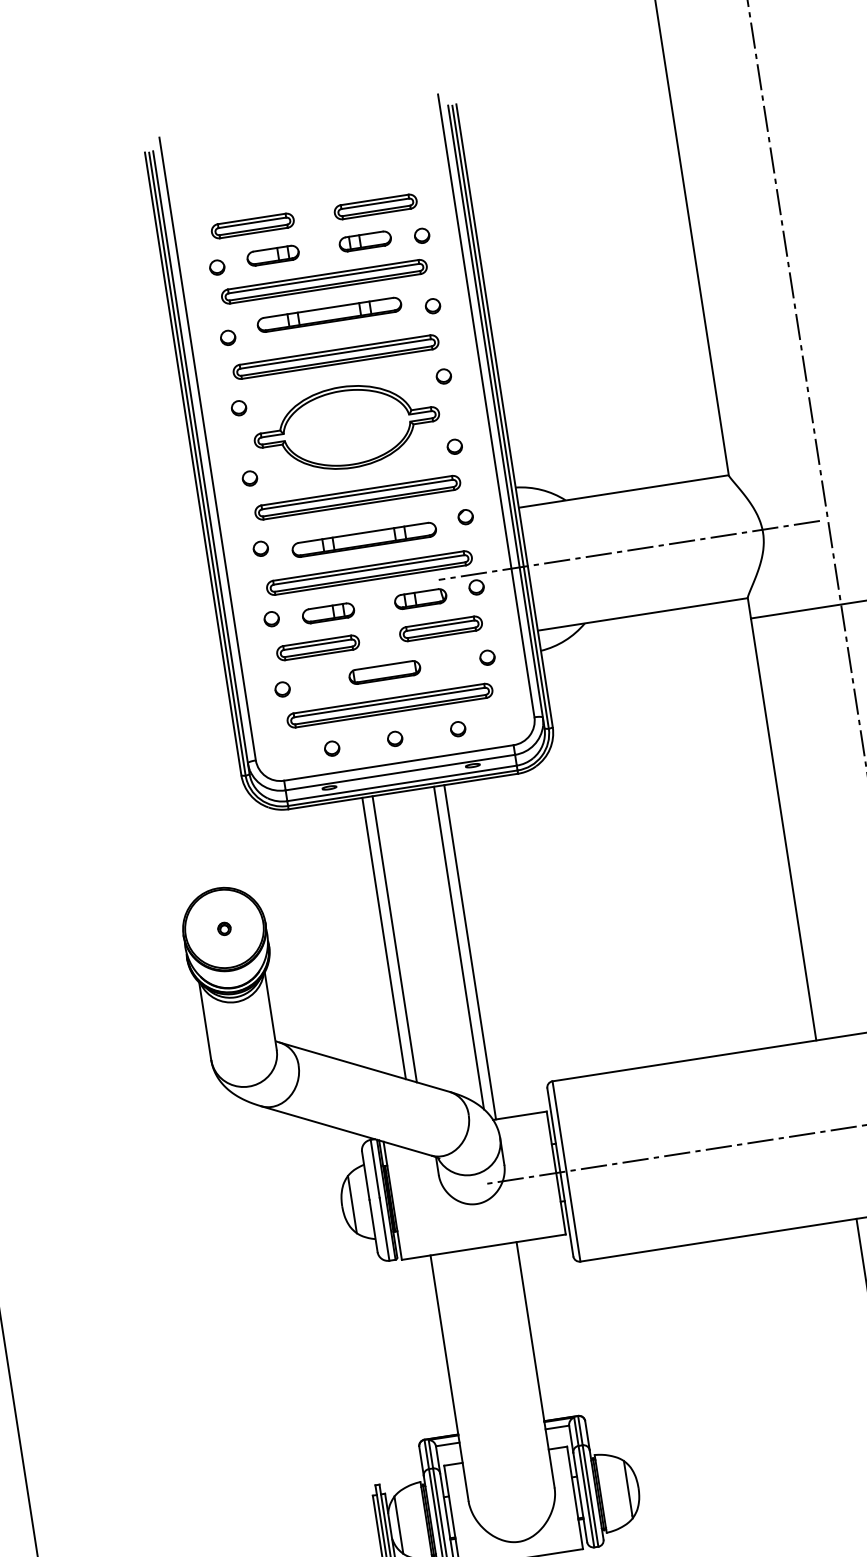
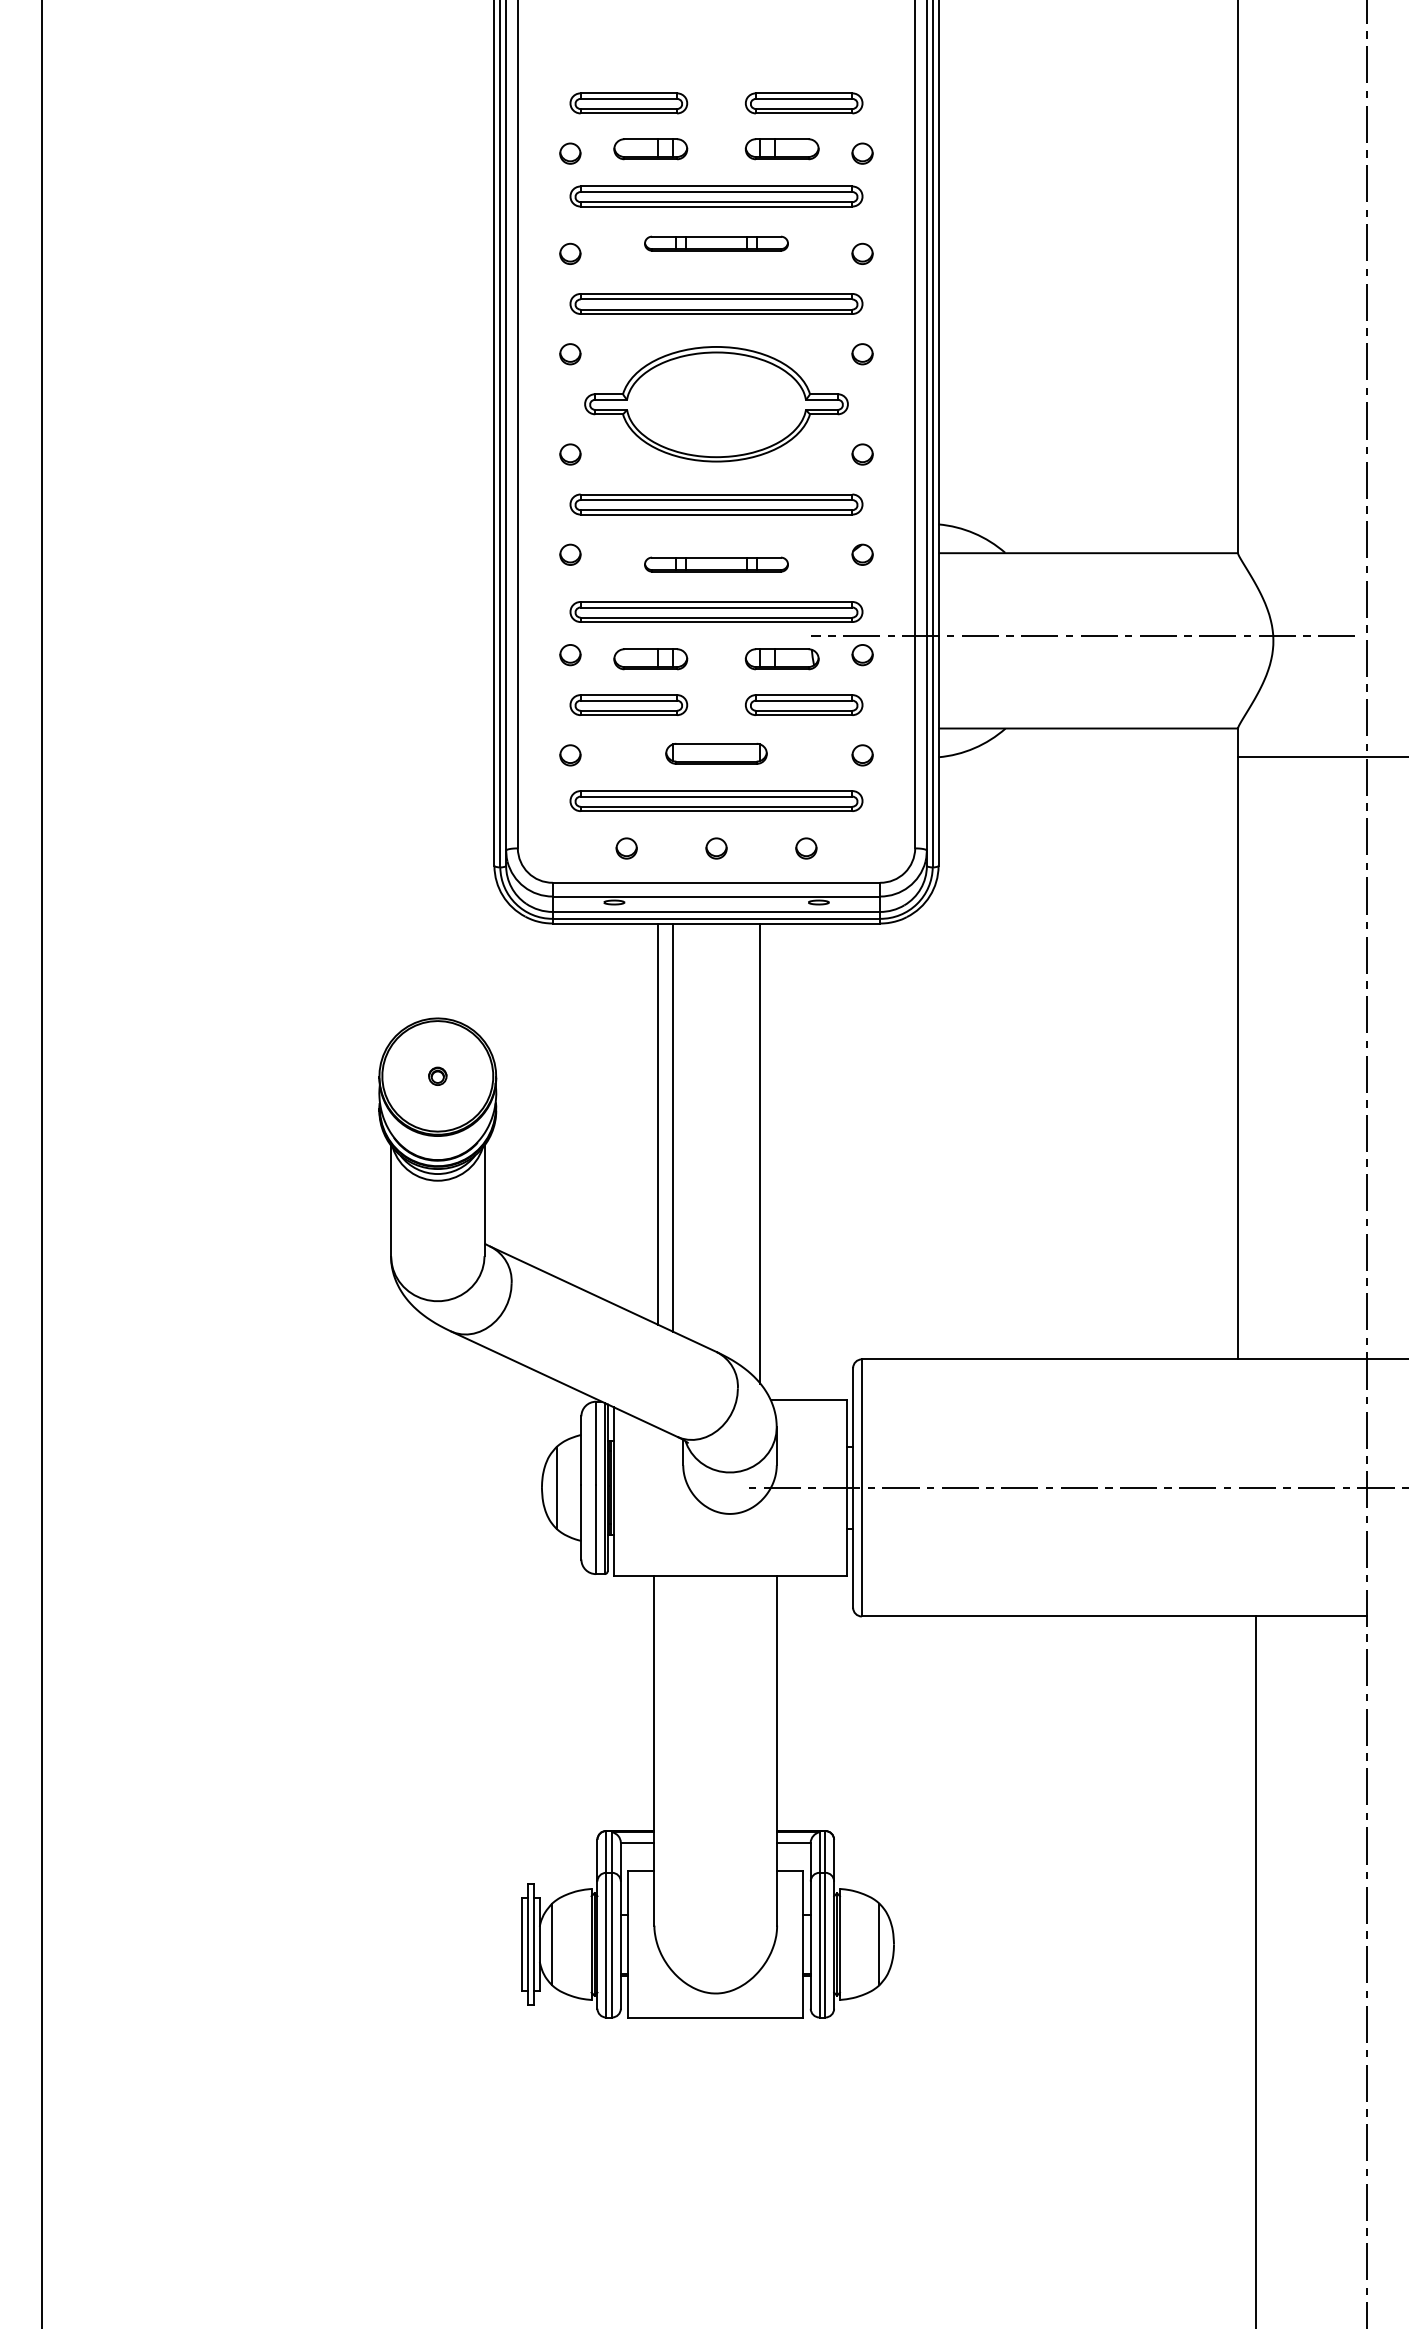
part: (329, 314) -> (716, 243), size x0.7
part: (364, 539) -> (716, 564), size x0.7
line: (469, 952) -> (774, 1161), removed

